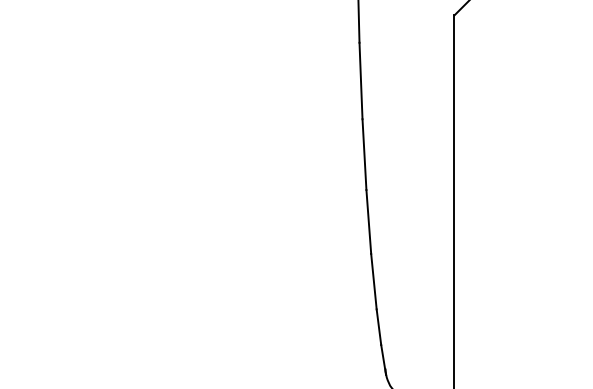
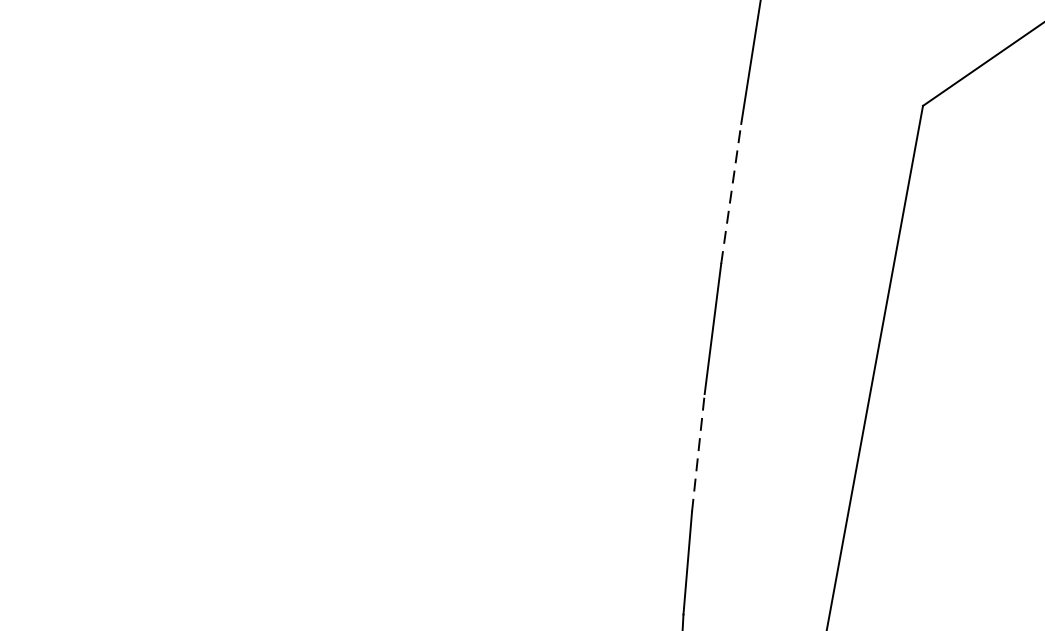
line: (360, 80) -> (730, 192), solid -> dashed
line: (368, 221) -> (697, 451), solid -> dashed

